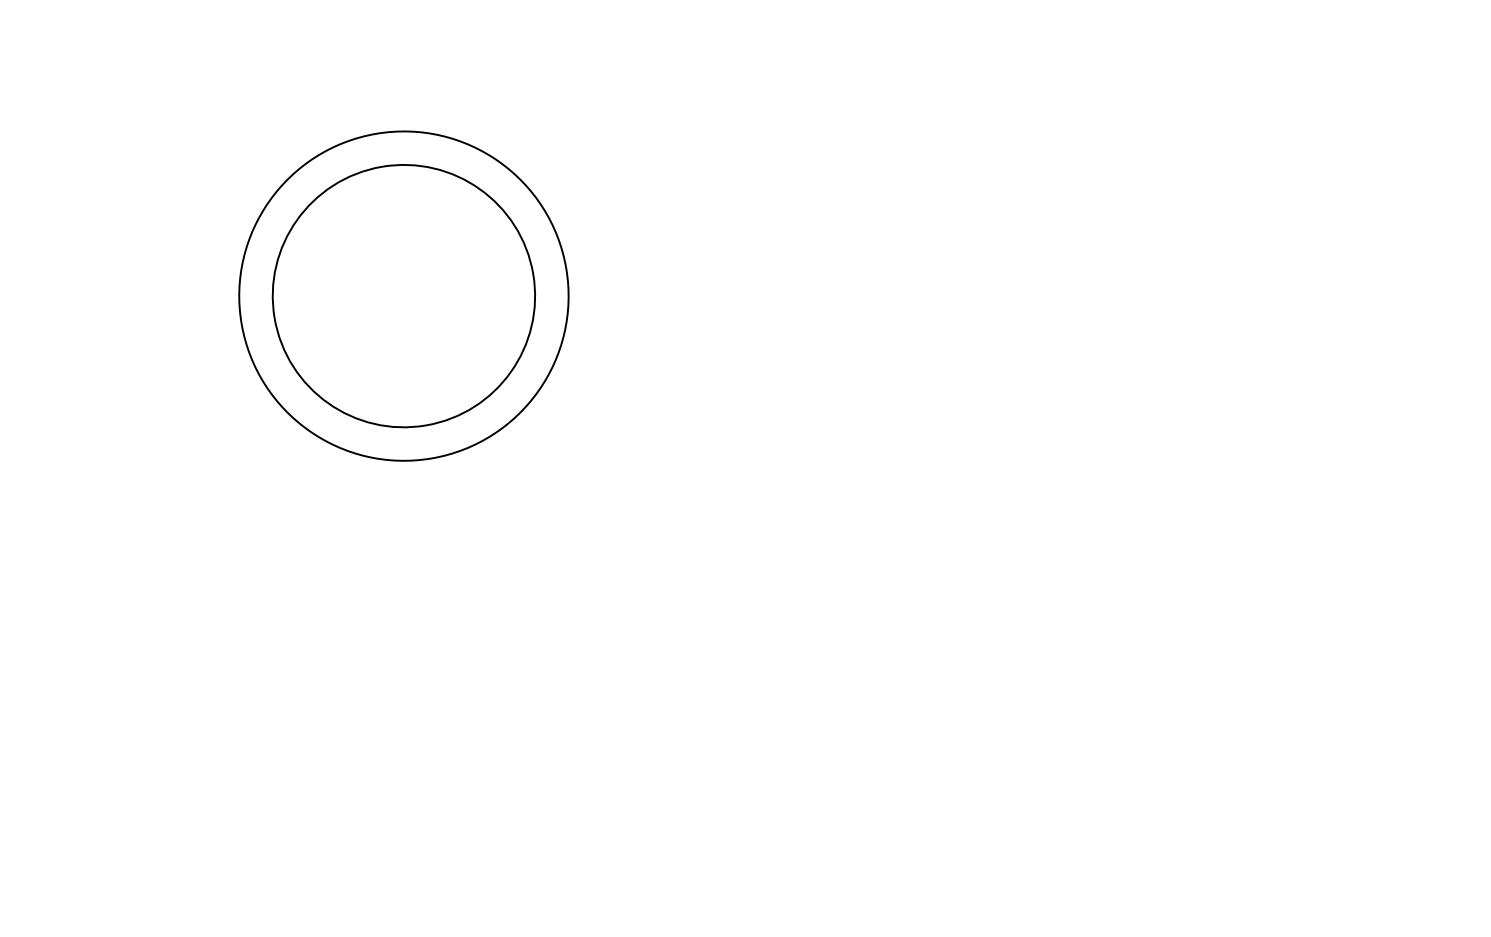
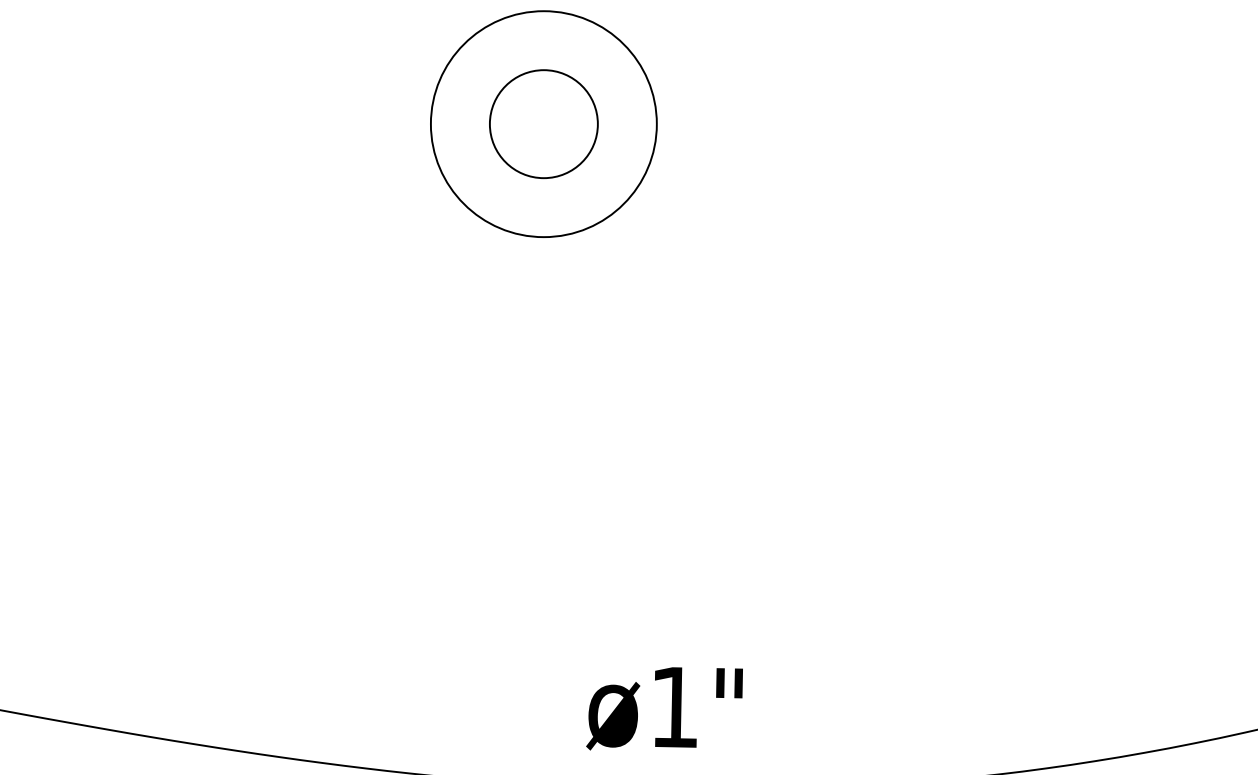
circle: (403, 296) -> (543, 124), size x0.6

